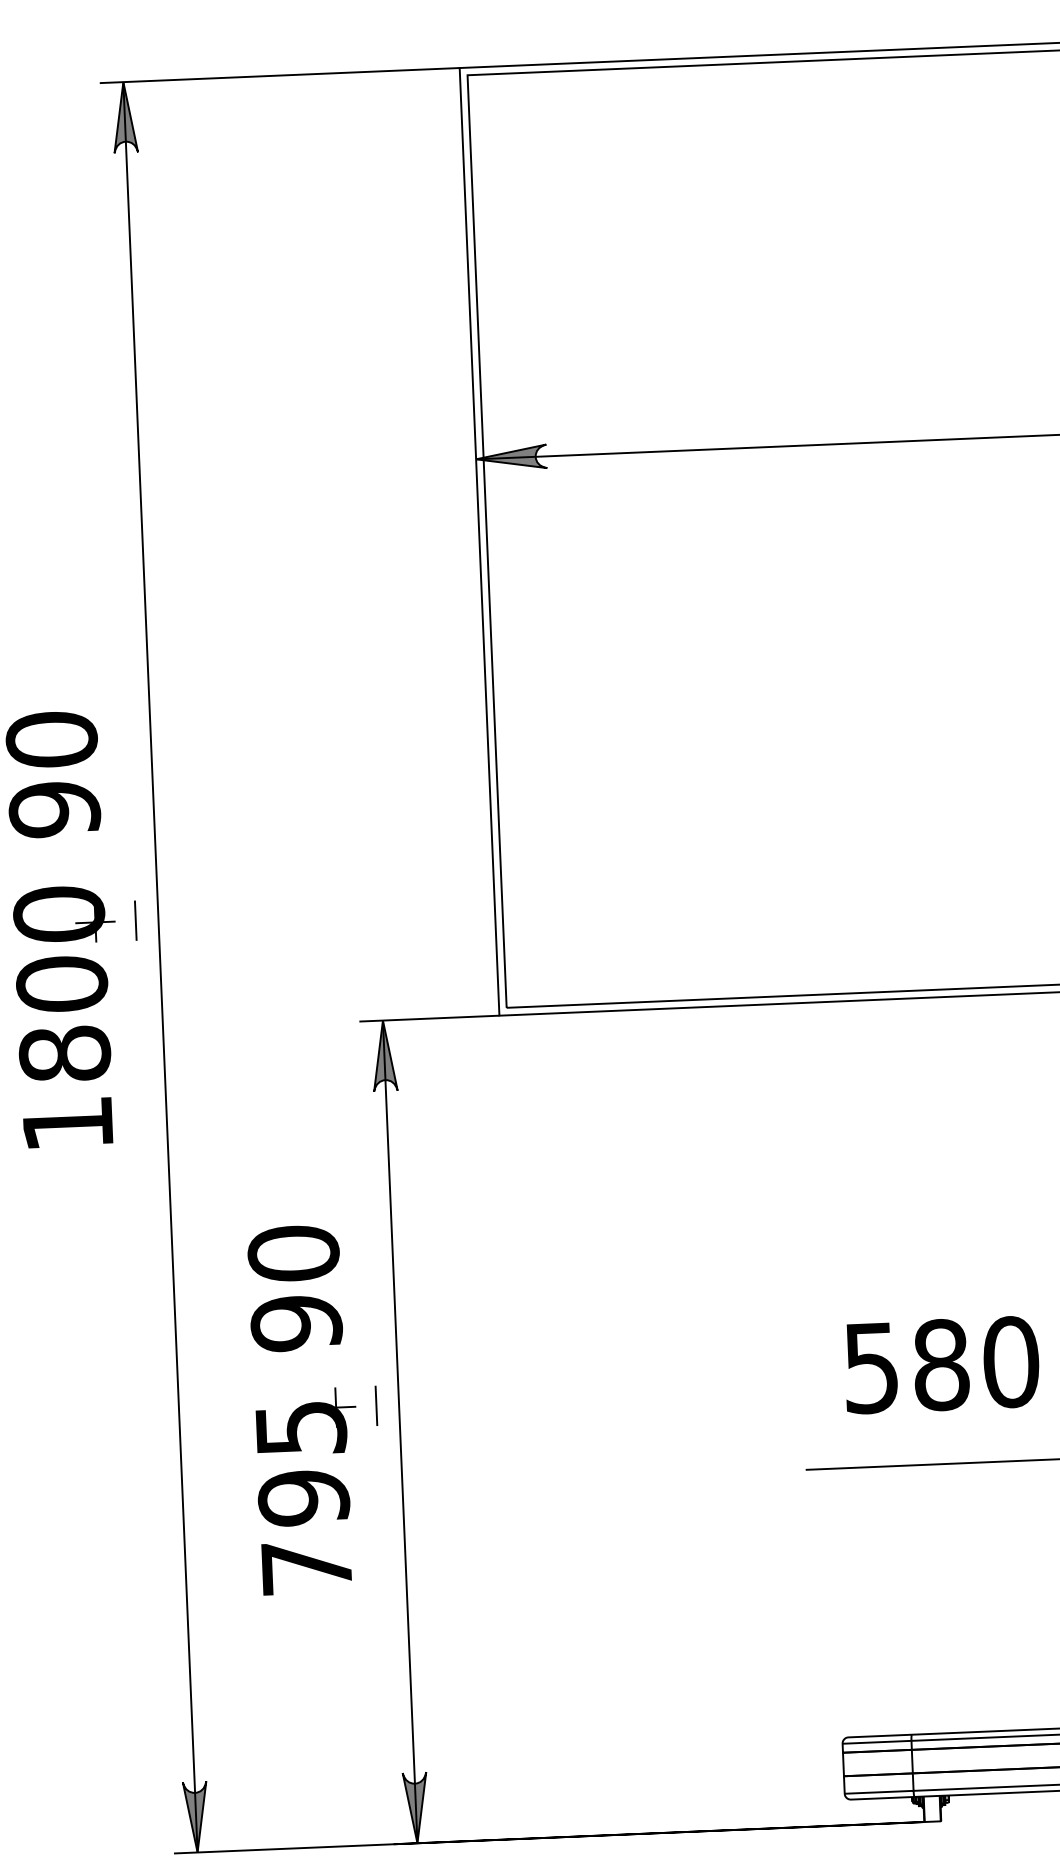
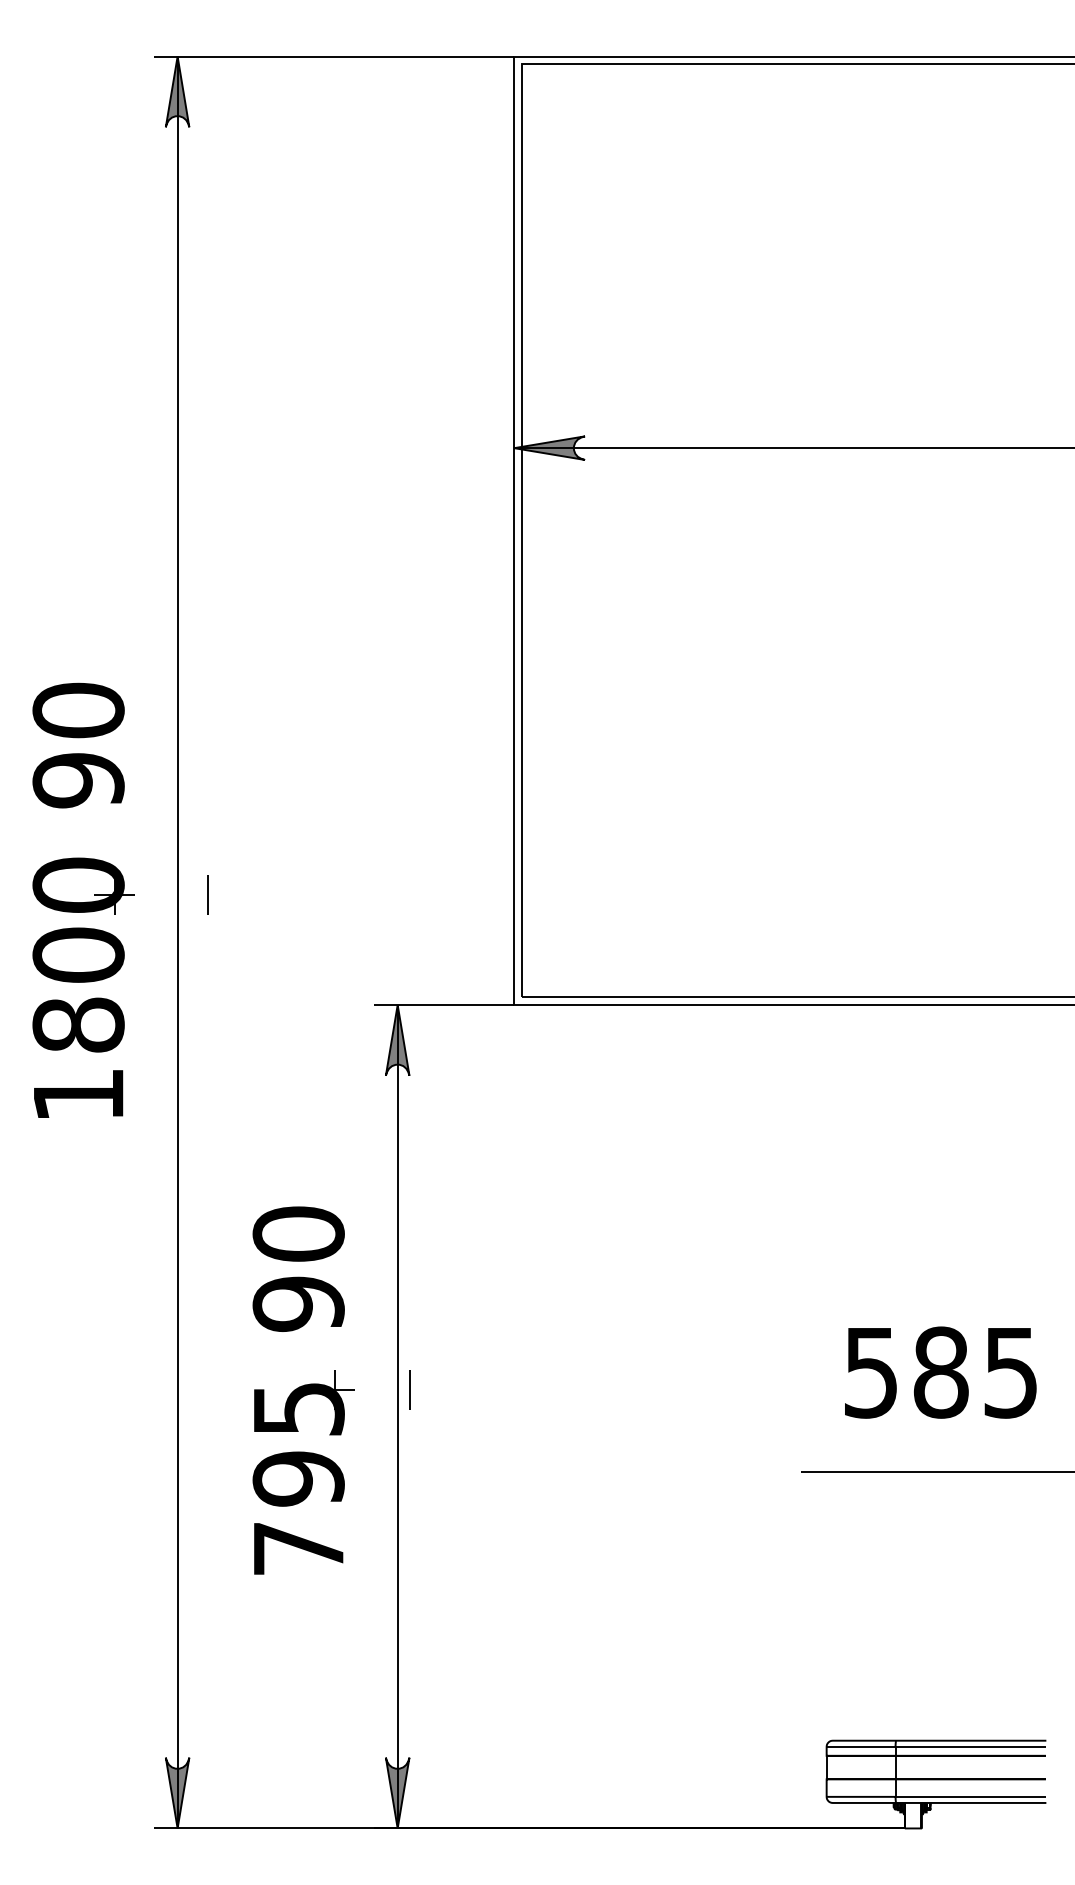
line: (135, 920) -> (207, 894), moved
text: (1010, 1362) -> (1010, 1372), 580 -> 585
line: (375, 1405) -> (409, 1389), moved

